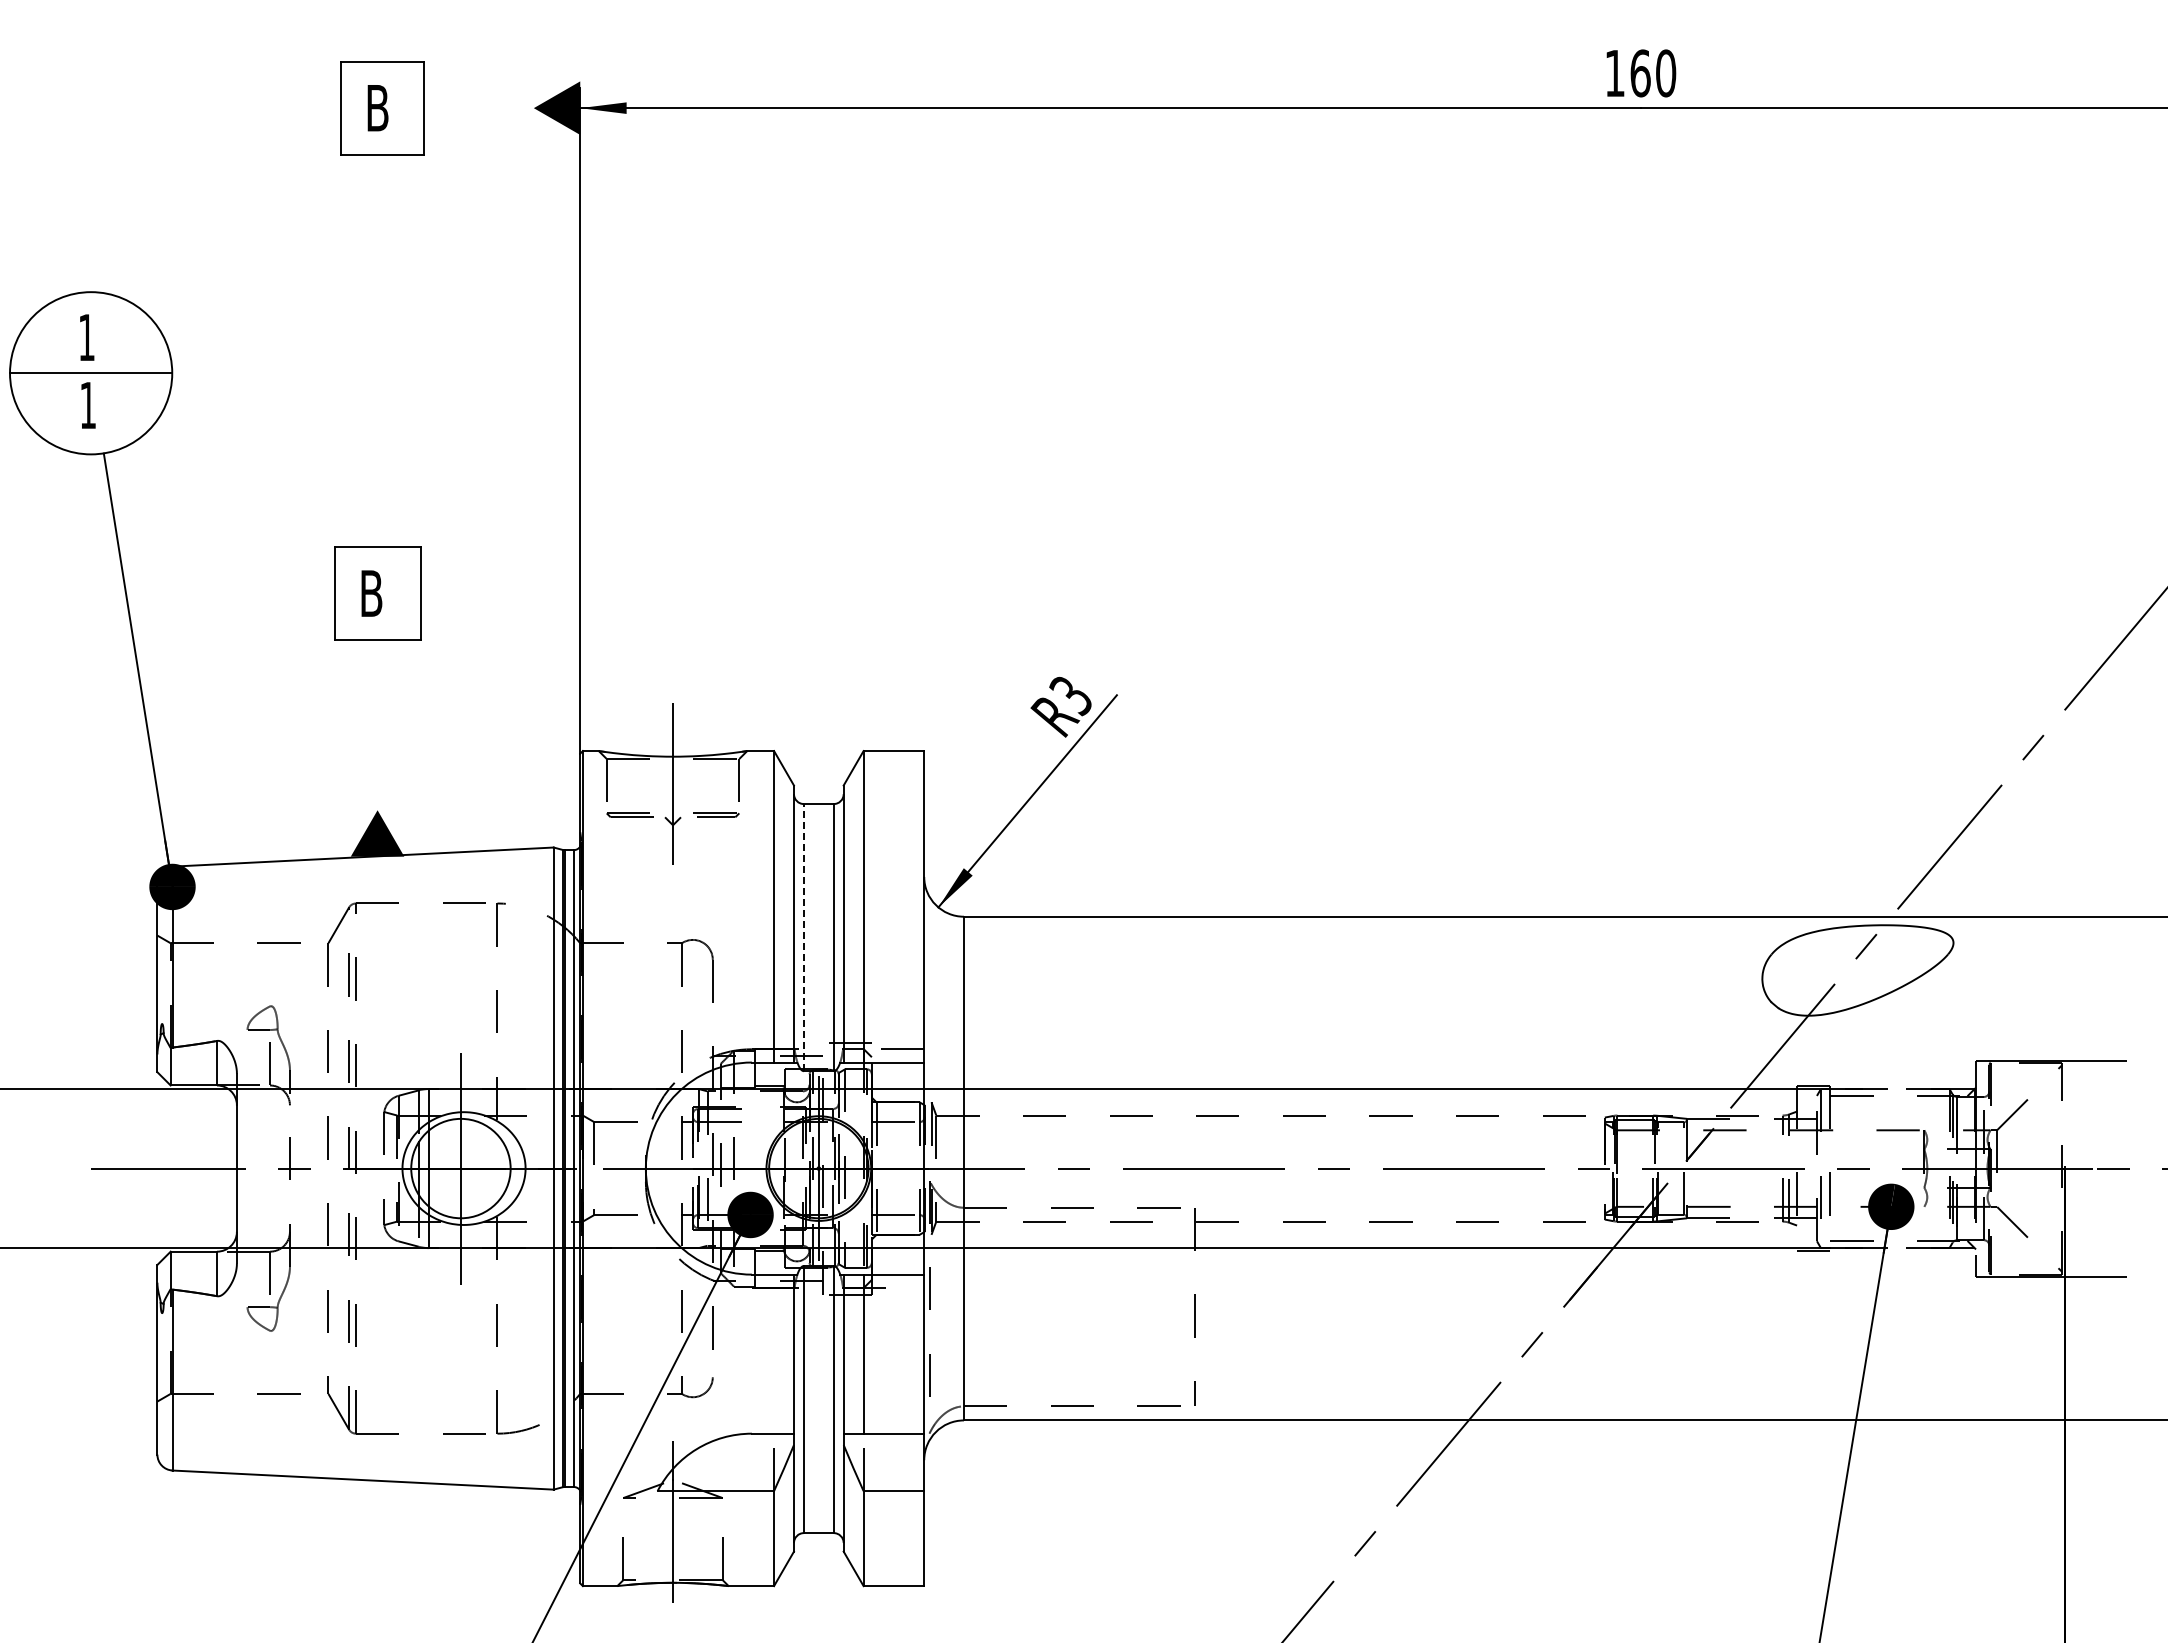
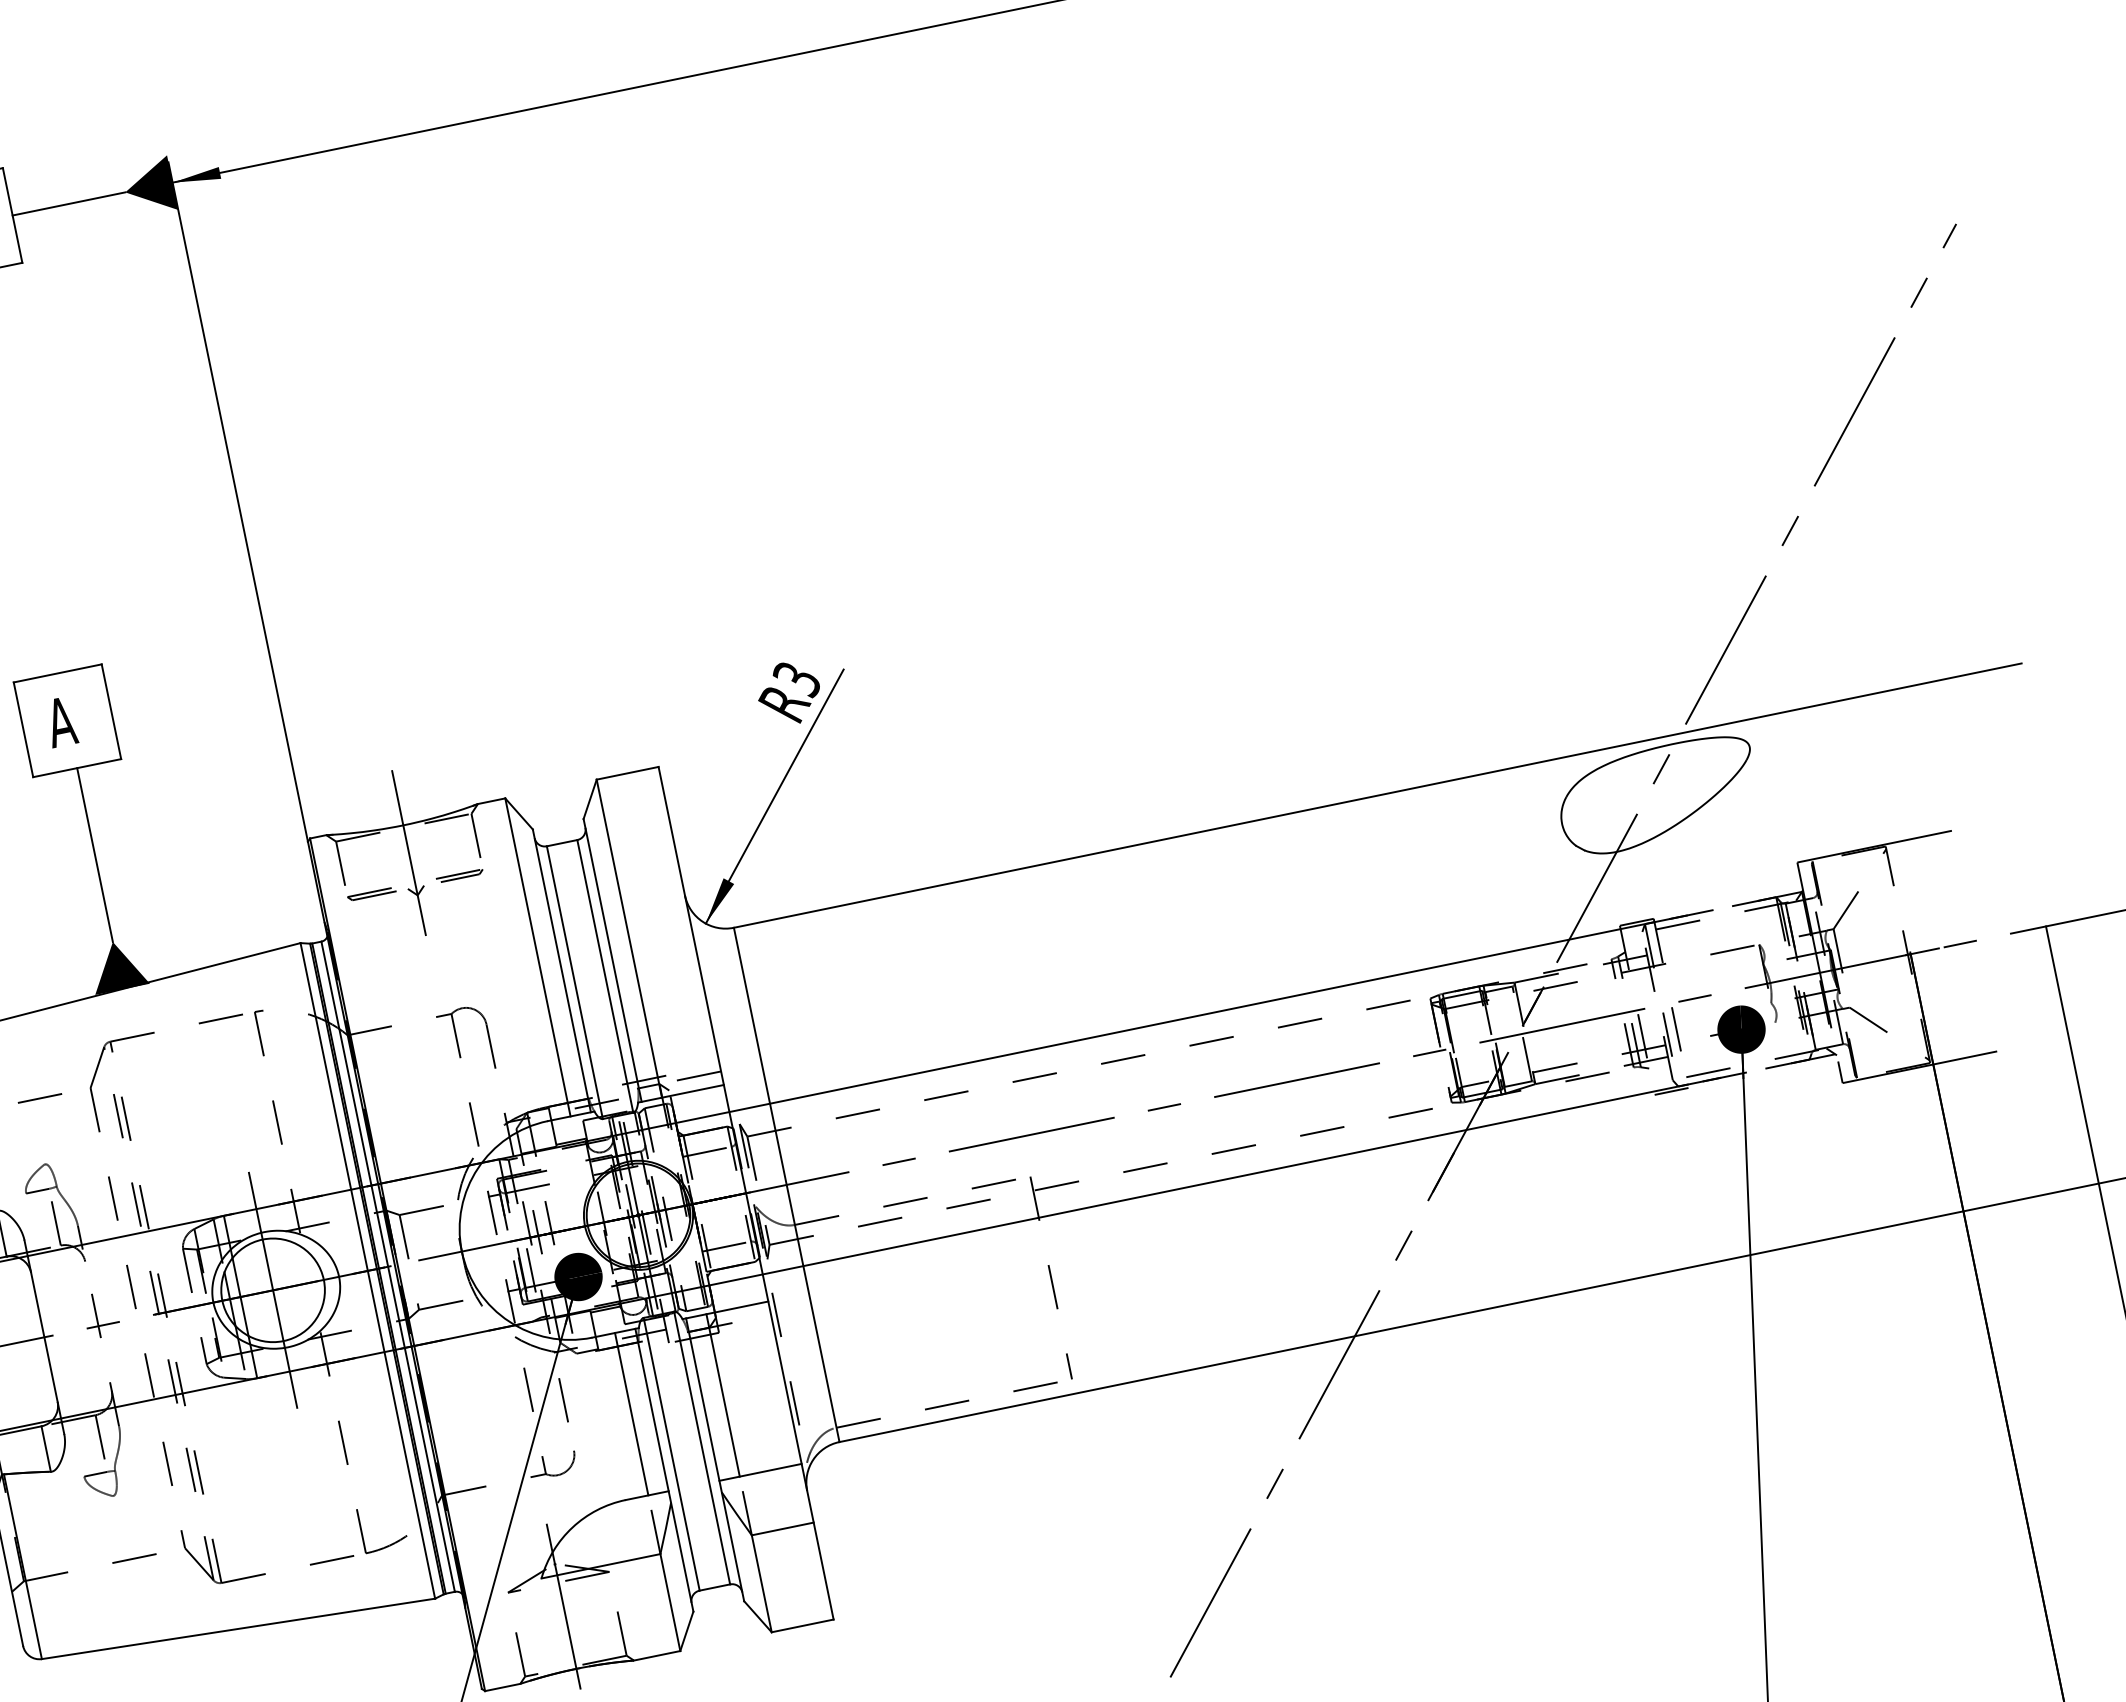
line: (478, 108) -> (68, 204), added
text: (371, 593) -> (61, 721), B -> A
line: (377, 725) -> (95, 855), added
line: (803, 937) -> (574, 982), dashed -> solid
line: (774, 1353) -> (631, 1413), added

